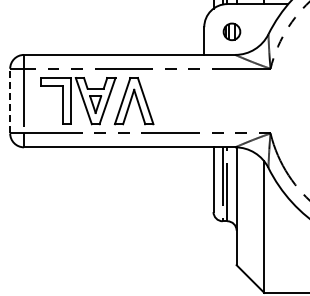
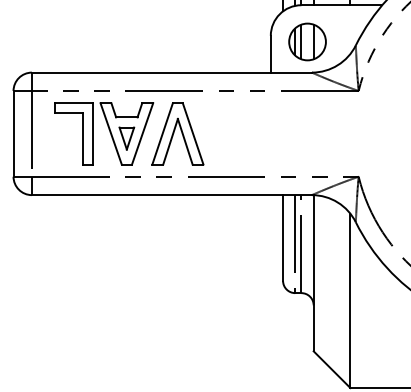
part: (231, 31) -> (306, 41), size x1.67
line: (10, 100) -> (13, 133), dashed -> solid

